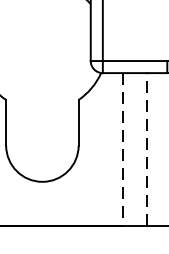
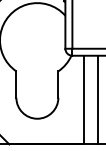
line: (147, 148) -> (98, 99), dashed -> solid
line: (123, 150) -> (84, 100), dashed -> solid

